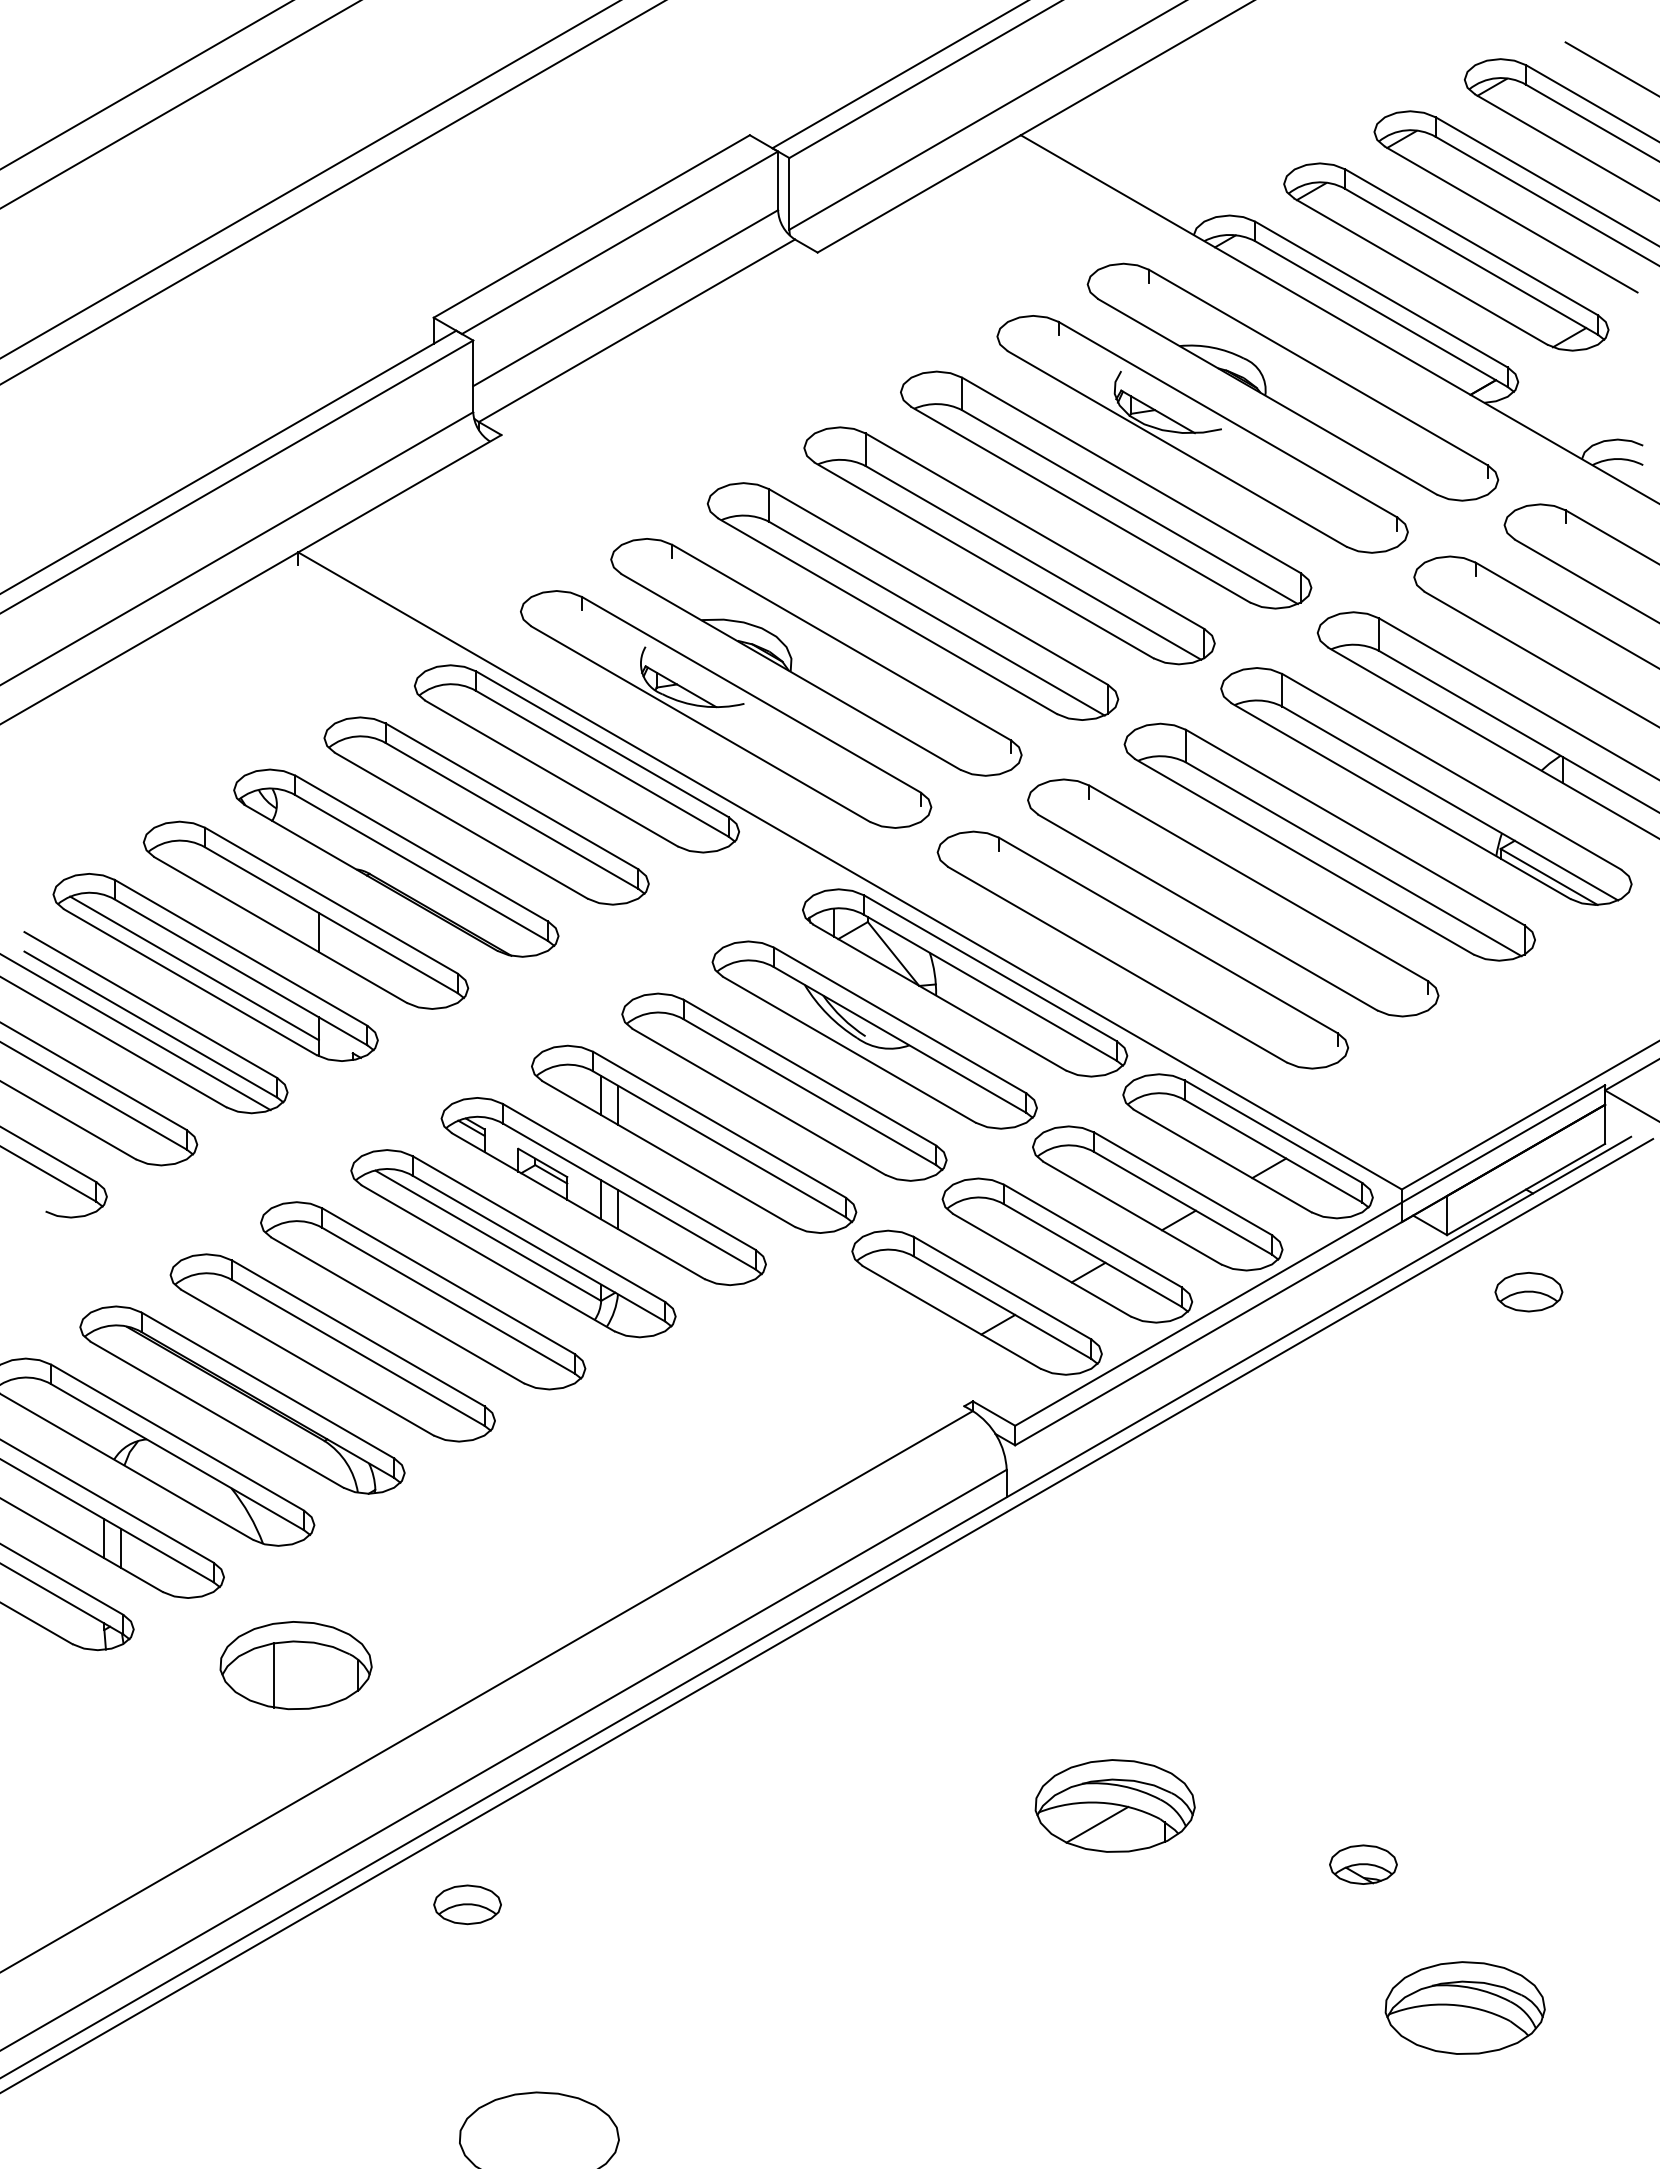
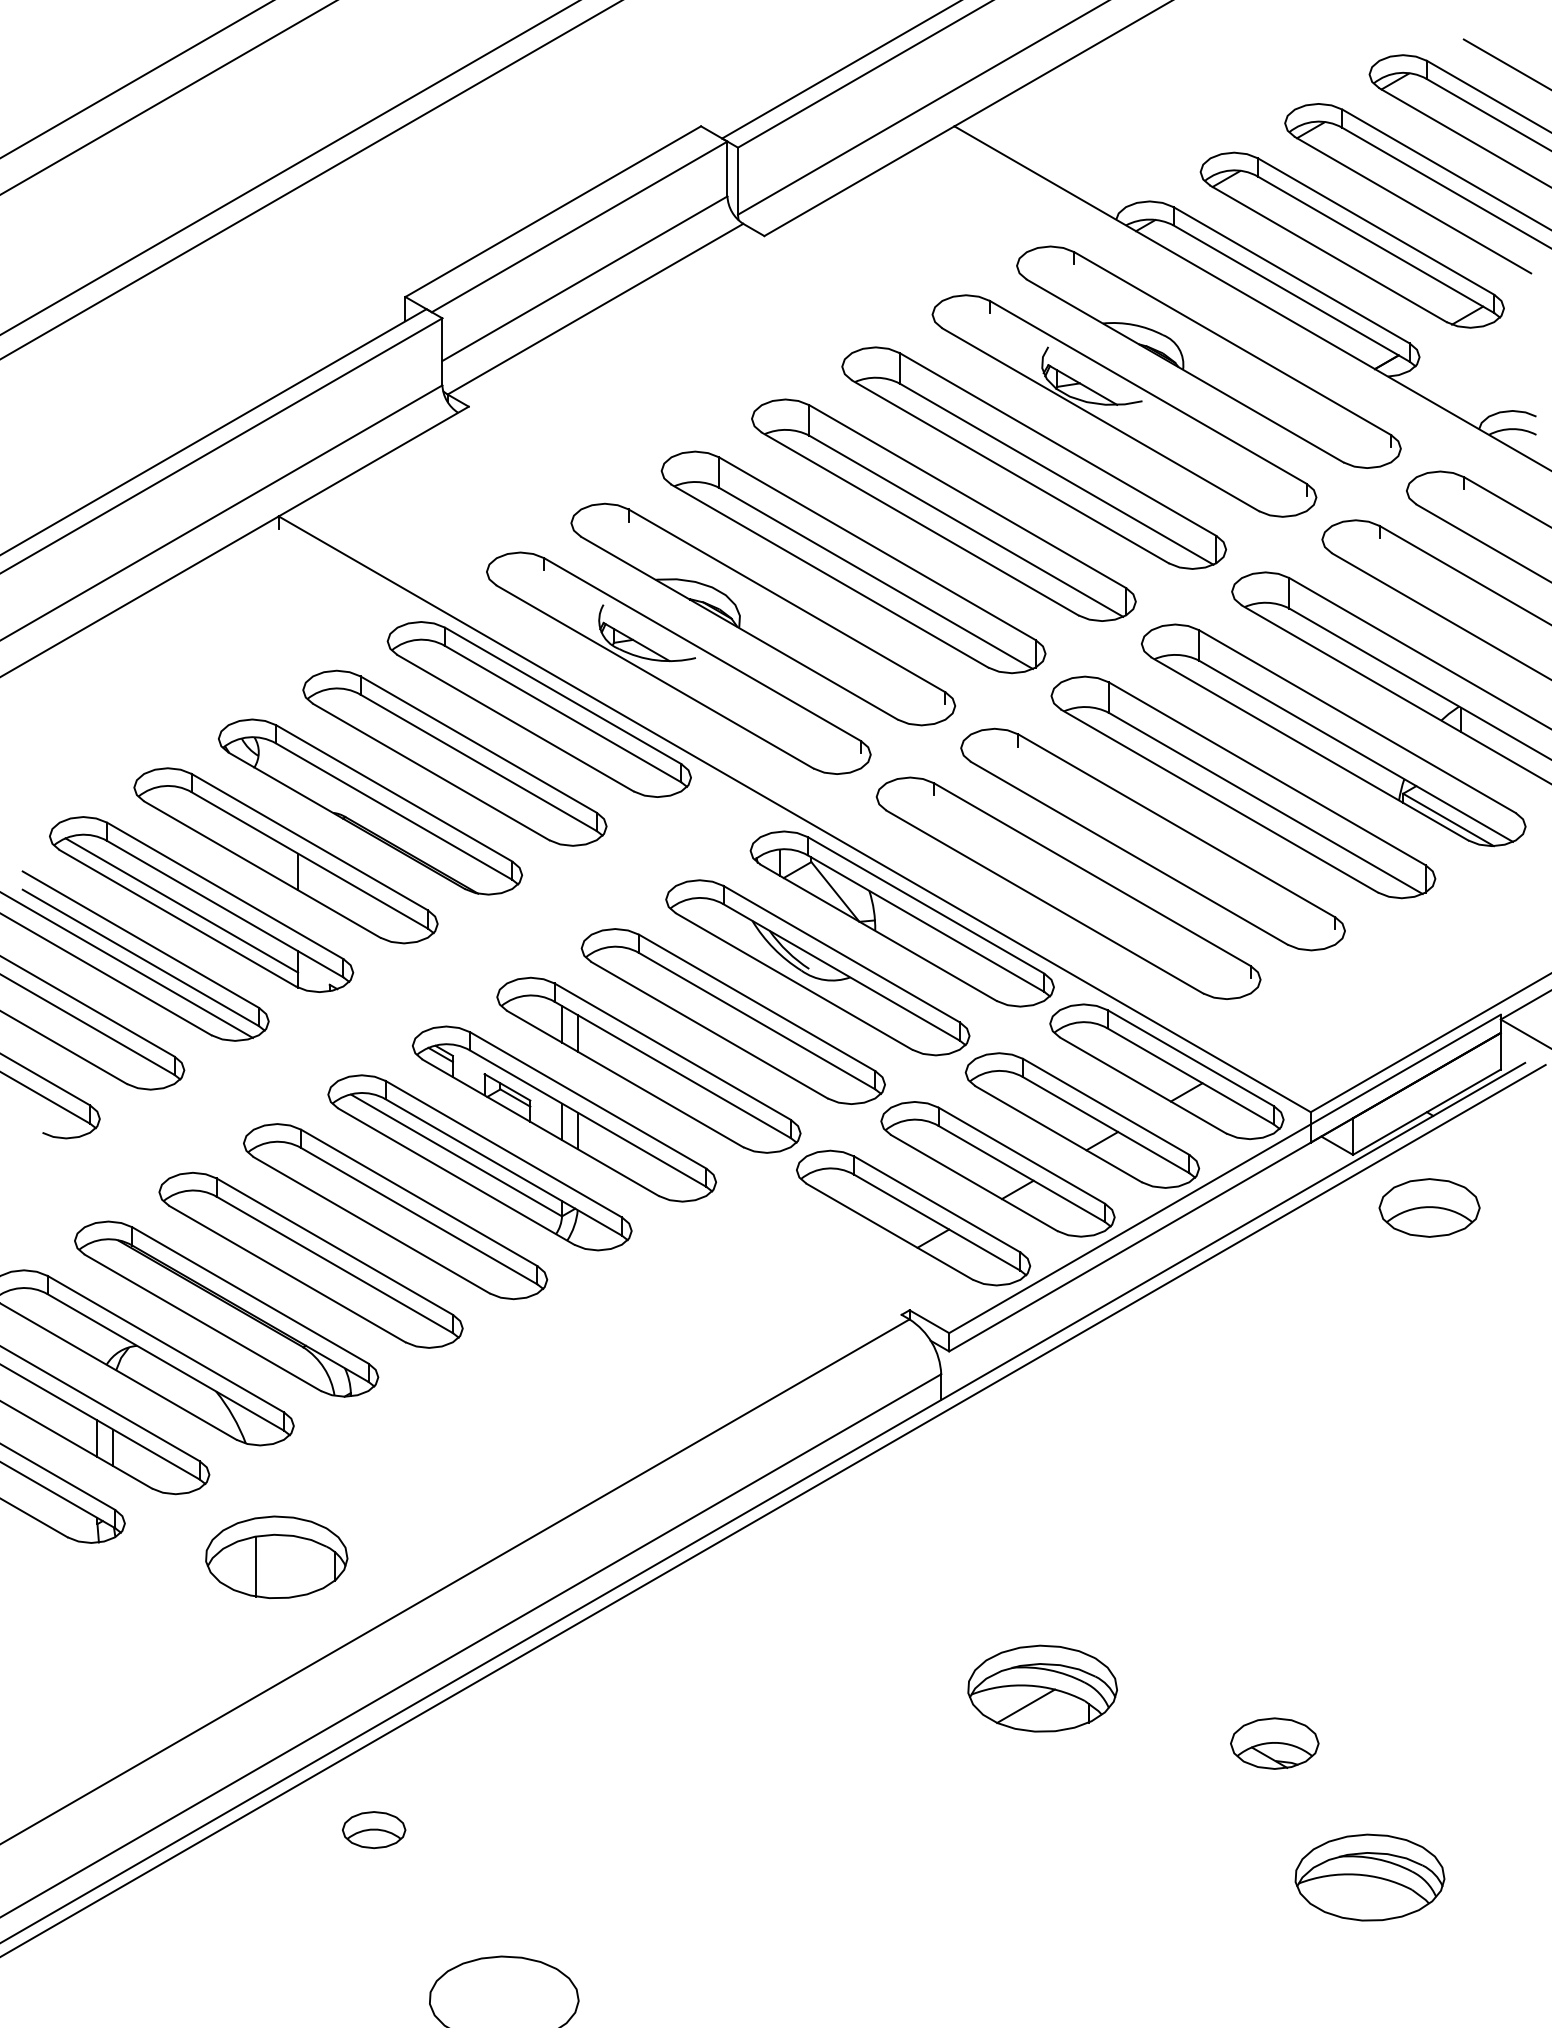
part: (1528, 1292) -> (1429, 1208), size x1.6
part: (1363, 1864) -> (1274, 1743), size x1.4
part: (468, 1905) -> (374, 1830), moved

